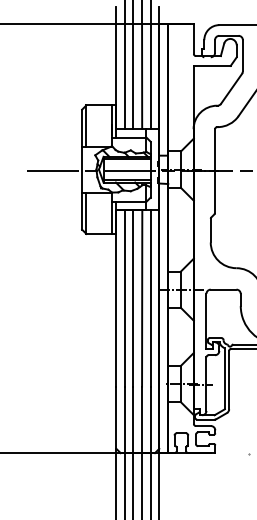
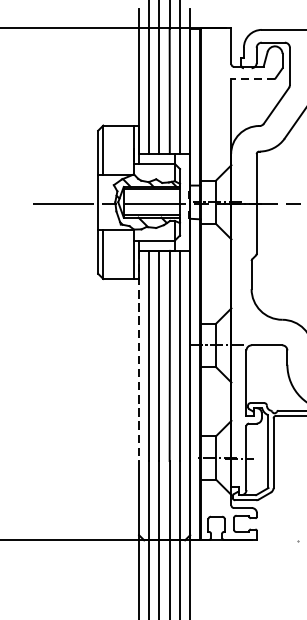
line: (211, 65) -> (252, 78), solid -> dashed
line: (116, 299) -> (139, 357), solid -> dashed

